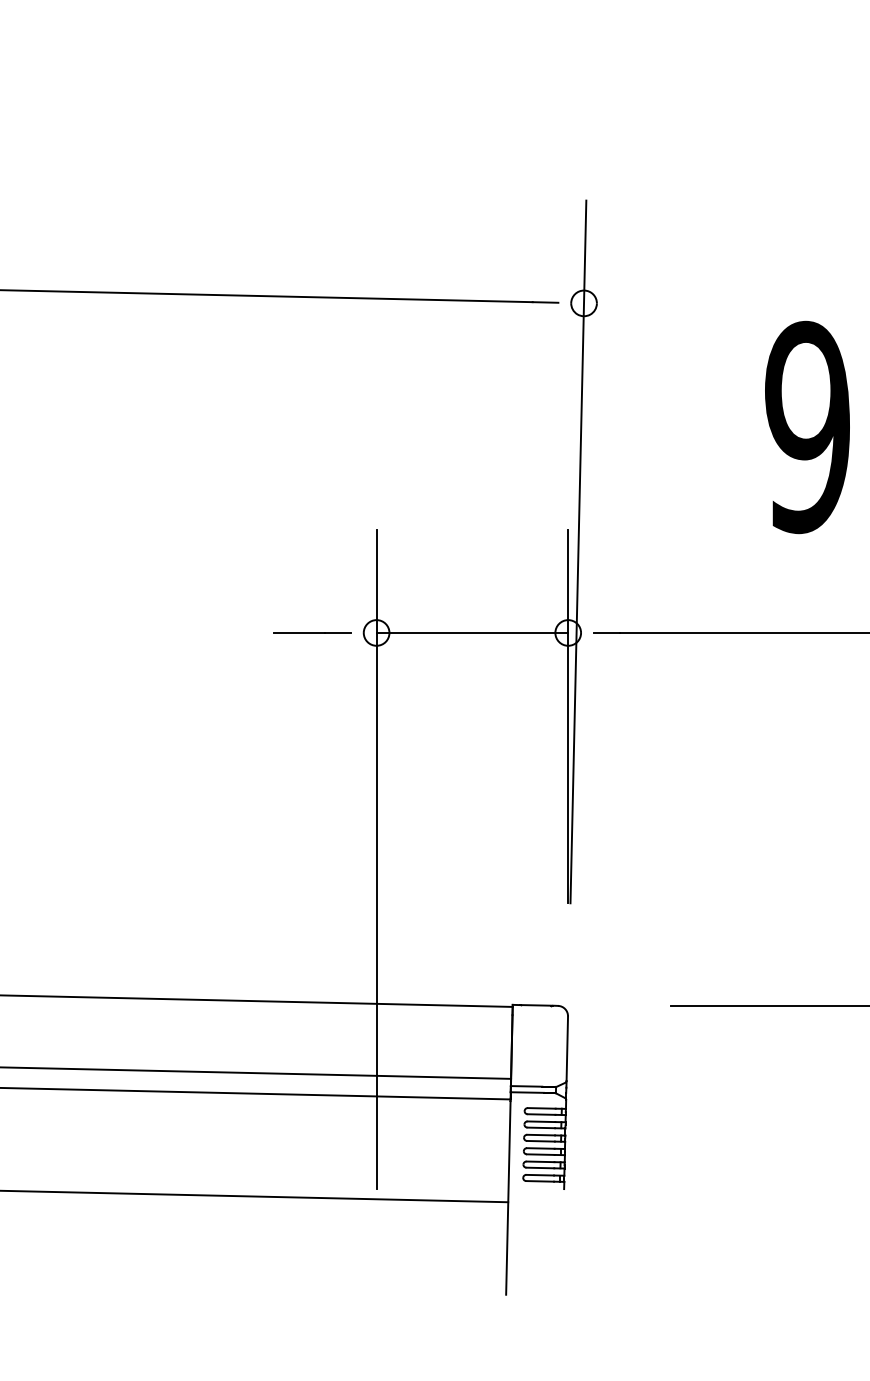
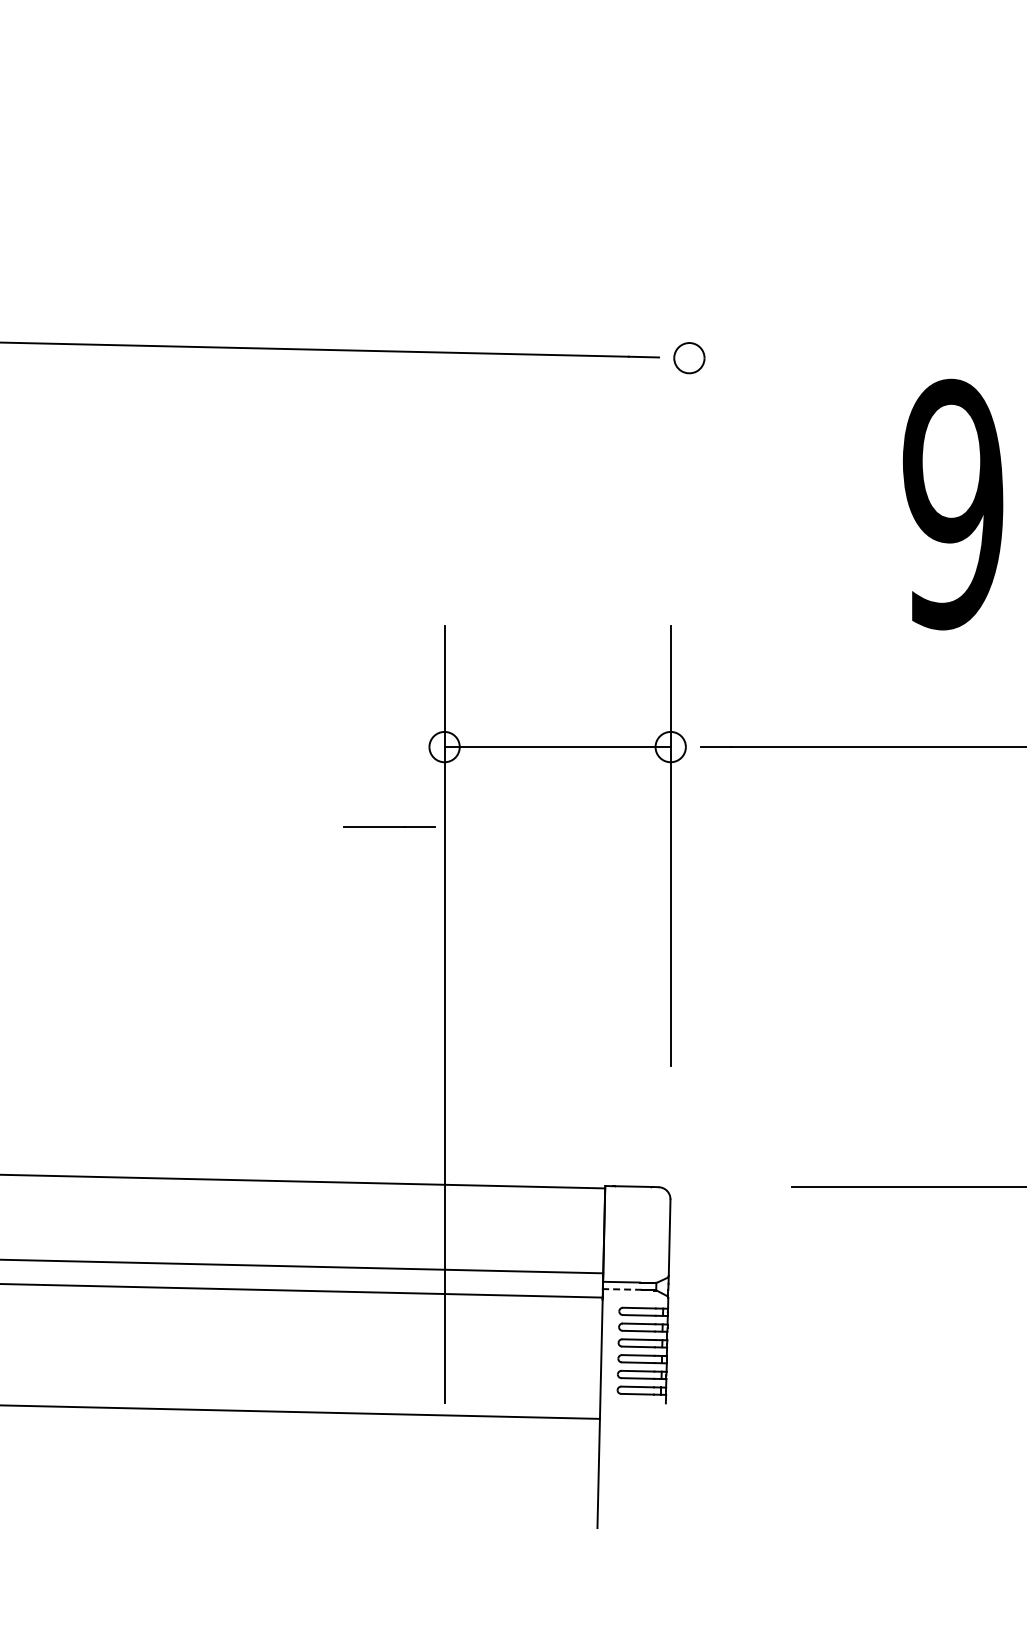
line: (578, 551) -> (682, 651), removed
line: (312, 632) -> (389, 826), moved
line: (527, 1092) -> (622, 1289), solid -> dashed

